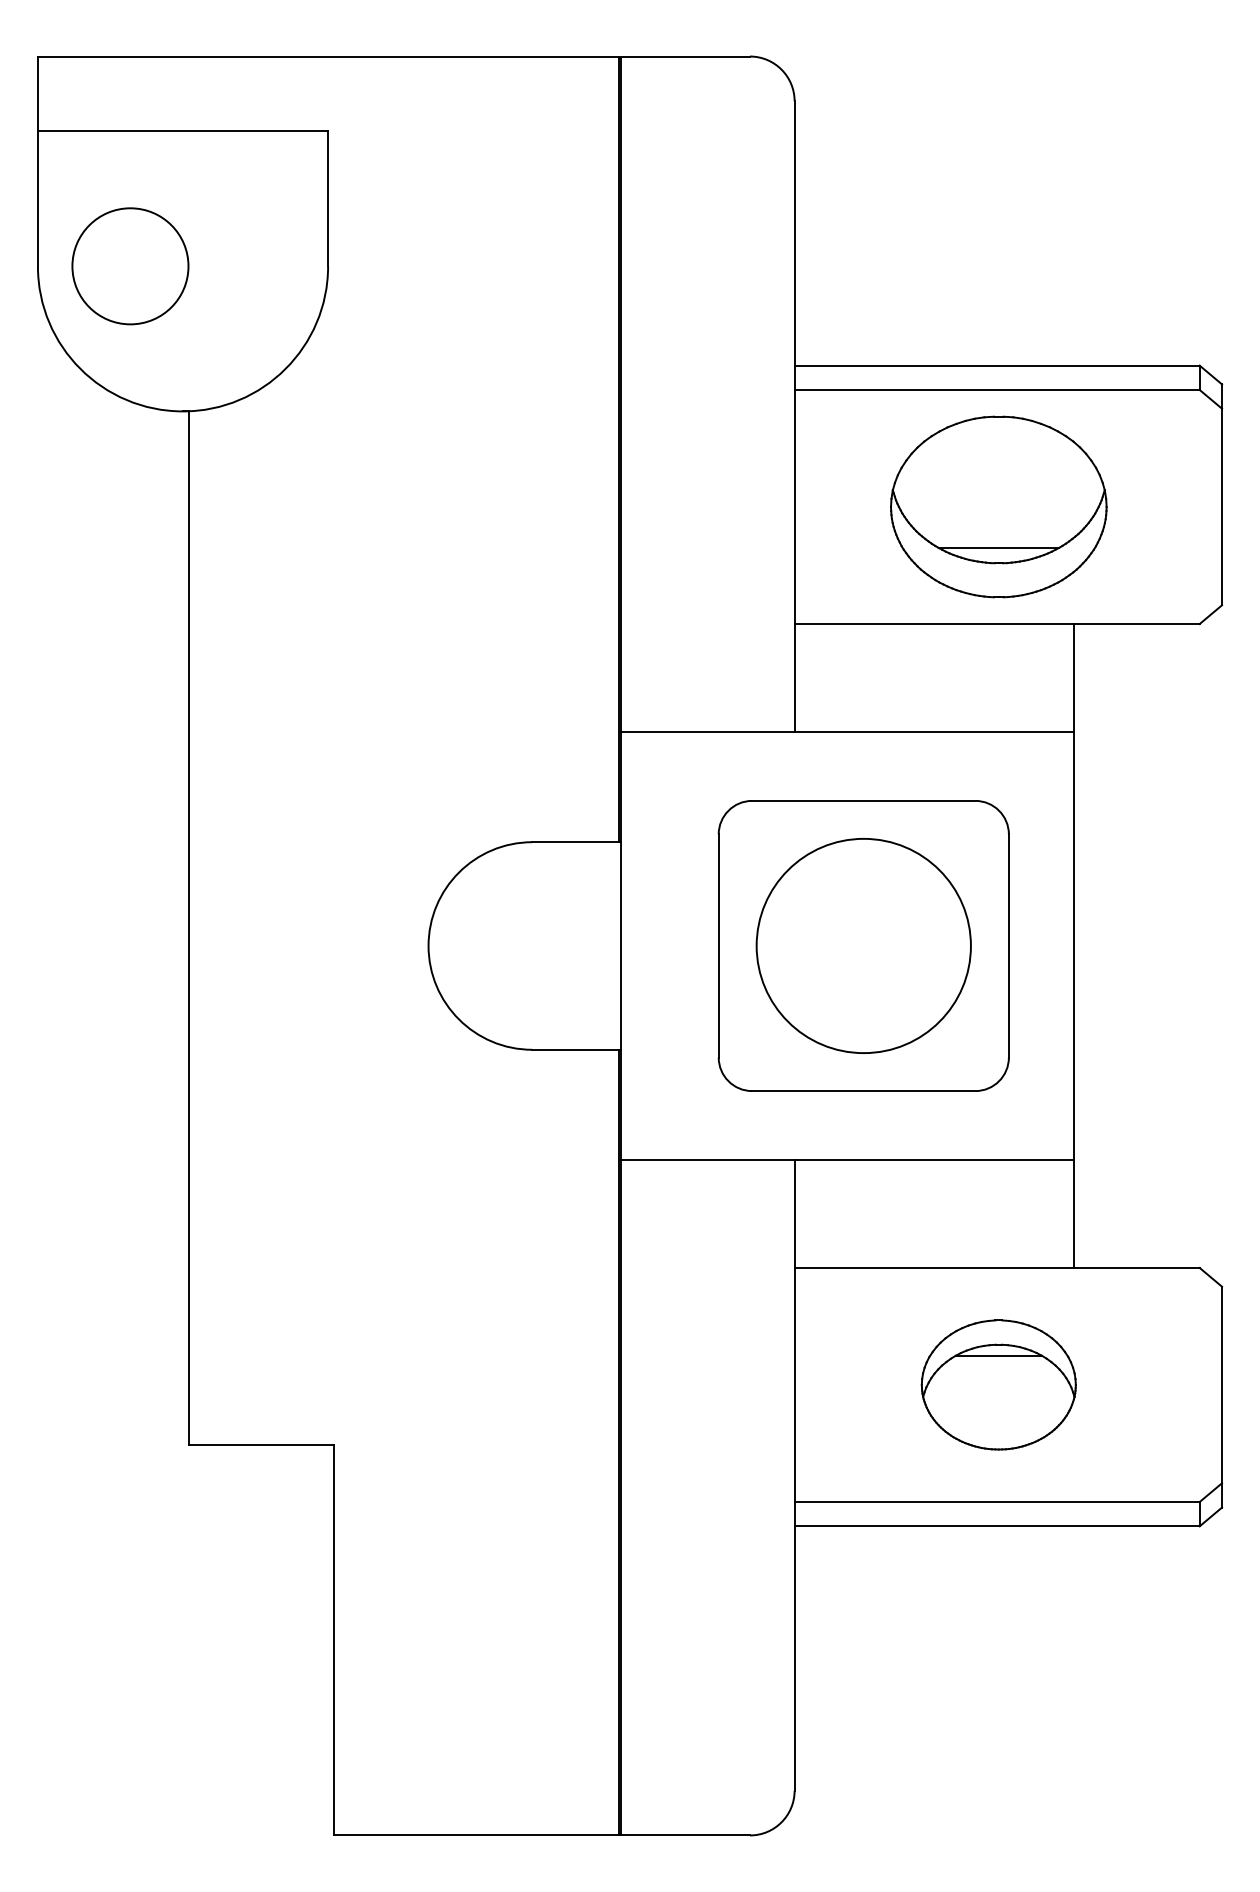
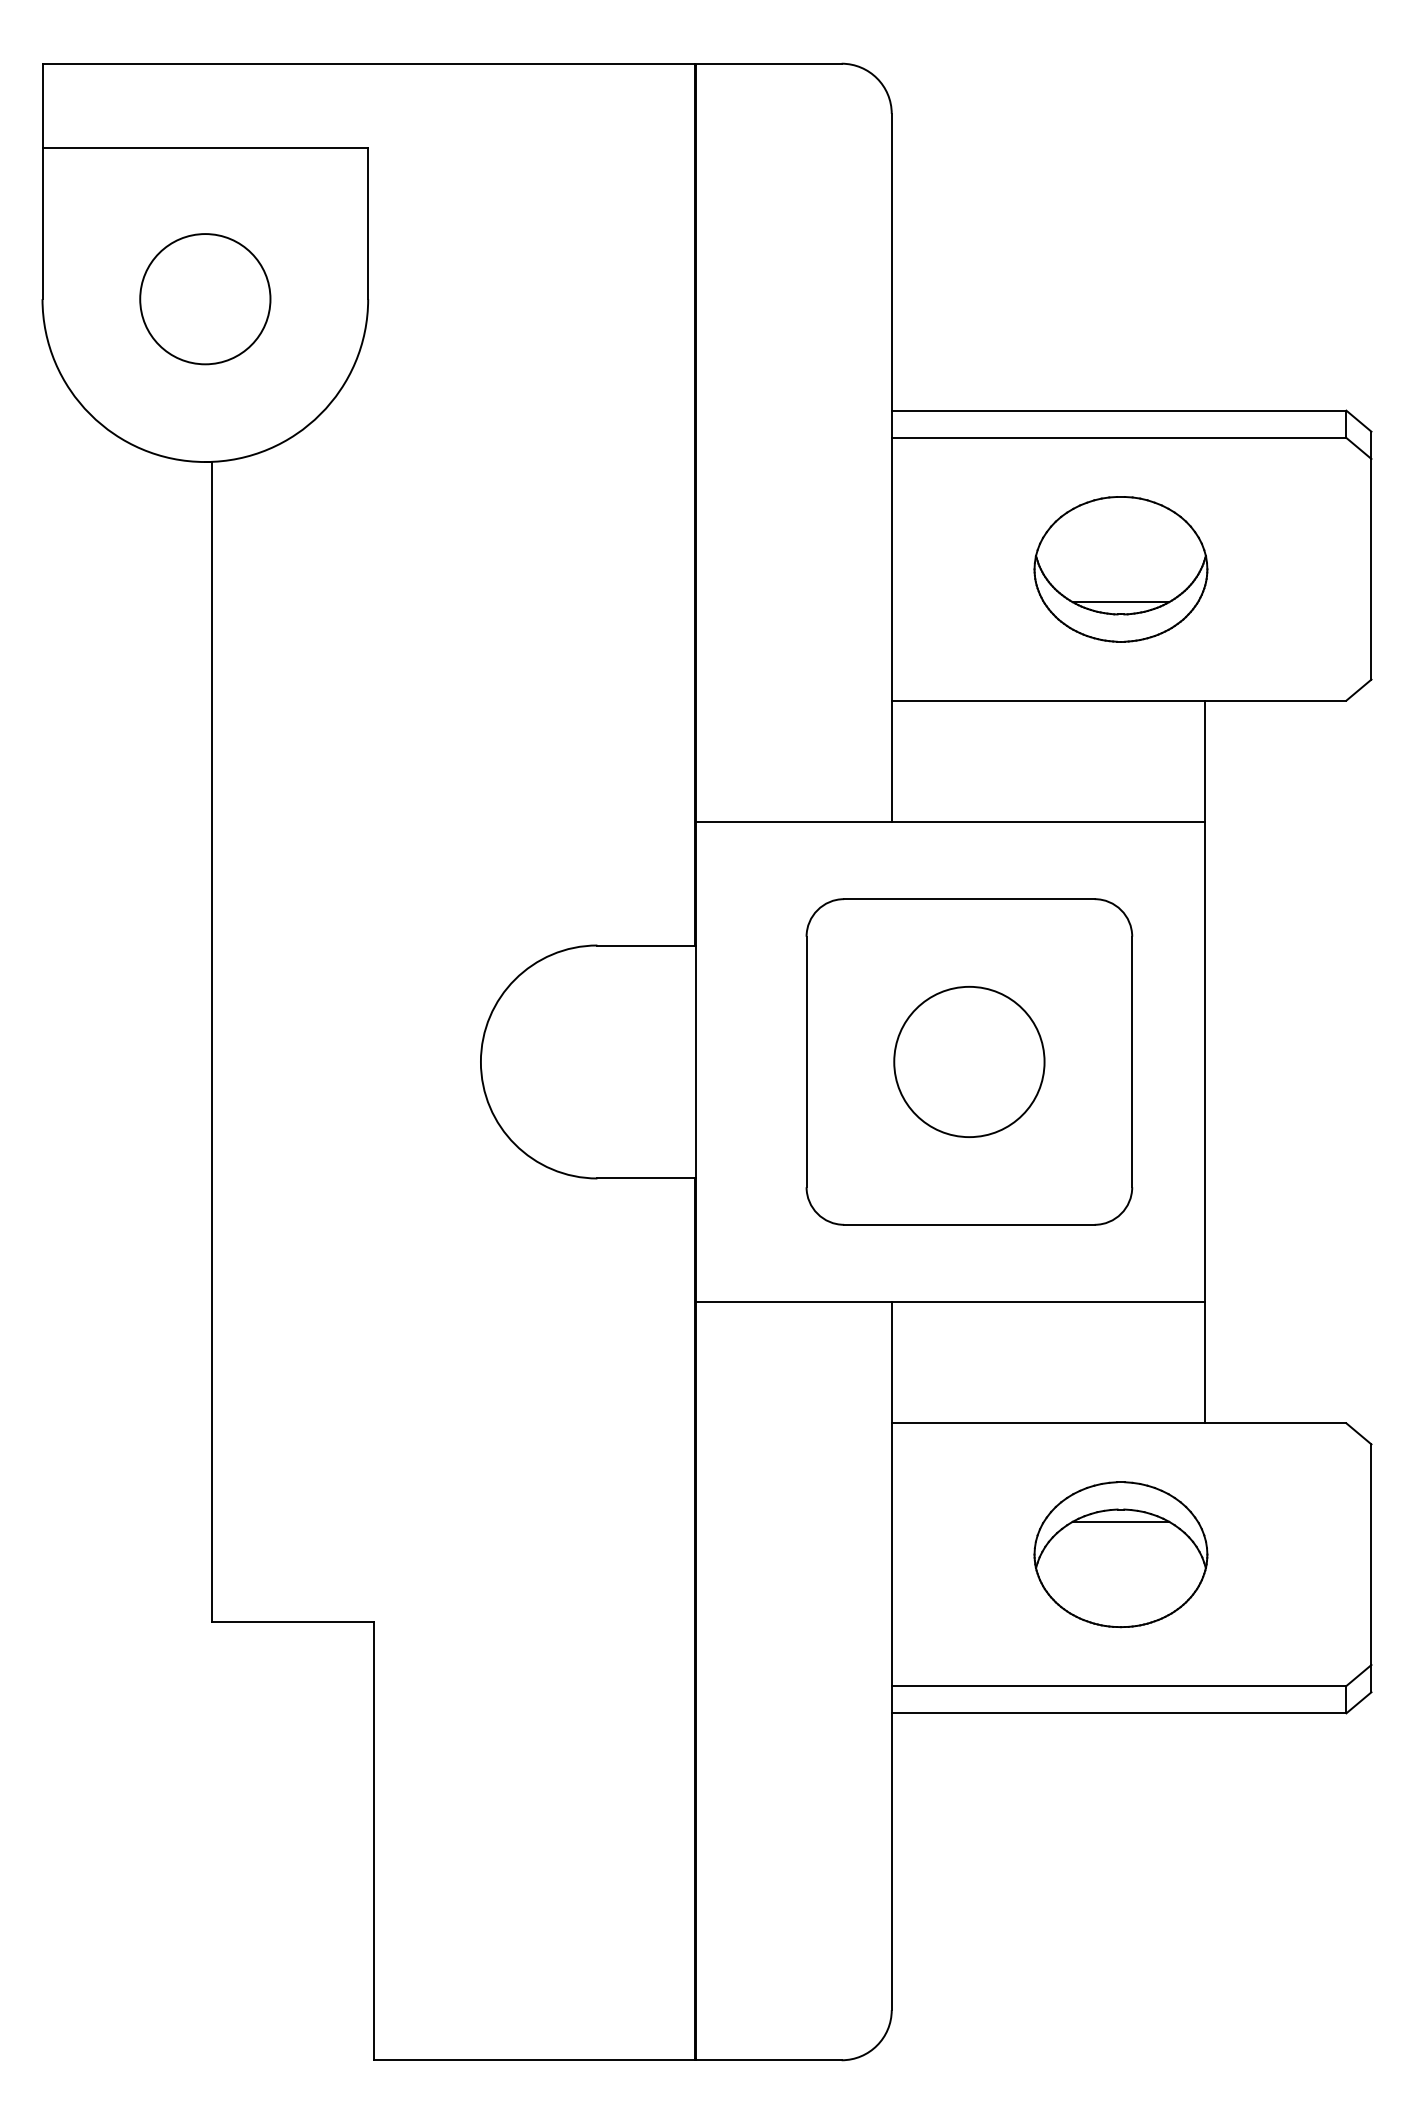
circle: (130, 266) -> (205, 299), moved
part: (998, 507) -> (1120, 569), size x0.71
circle: (863, 945) -> (969, 1061), size x0.62

